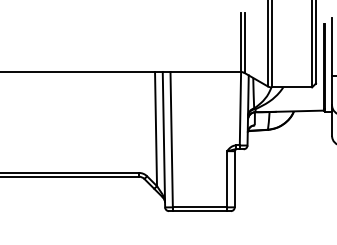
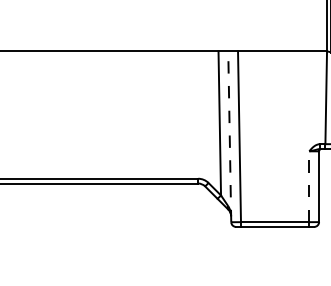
line: (163, 139) -> (229, 136), solid -> dashed
line: (227, 178) -> (309, 185), solid -> dashed

